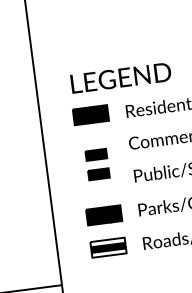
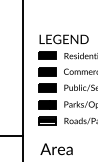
part: (97, 163) -> (47, 79), size x1.67

